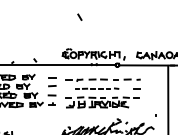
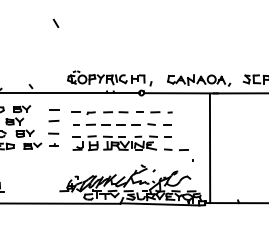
line: (79, 16) -> (55, 22), moved
part: (97, 88) -> (114, 124), size x1.43
part: (143, 107) -> (176, 149), added

